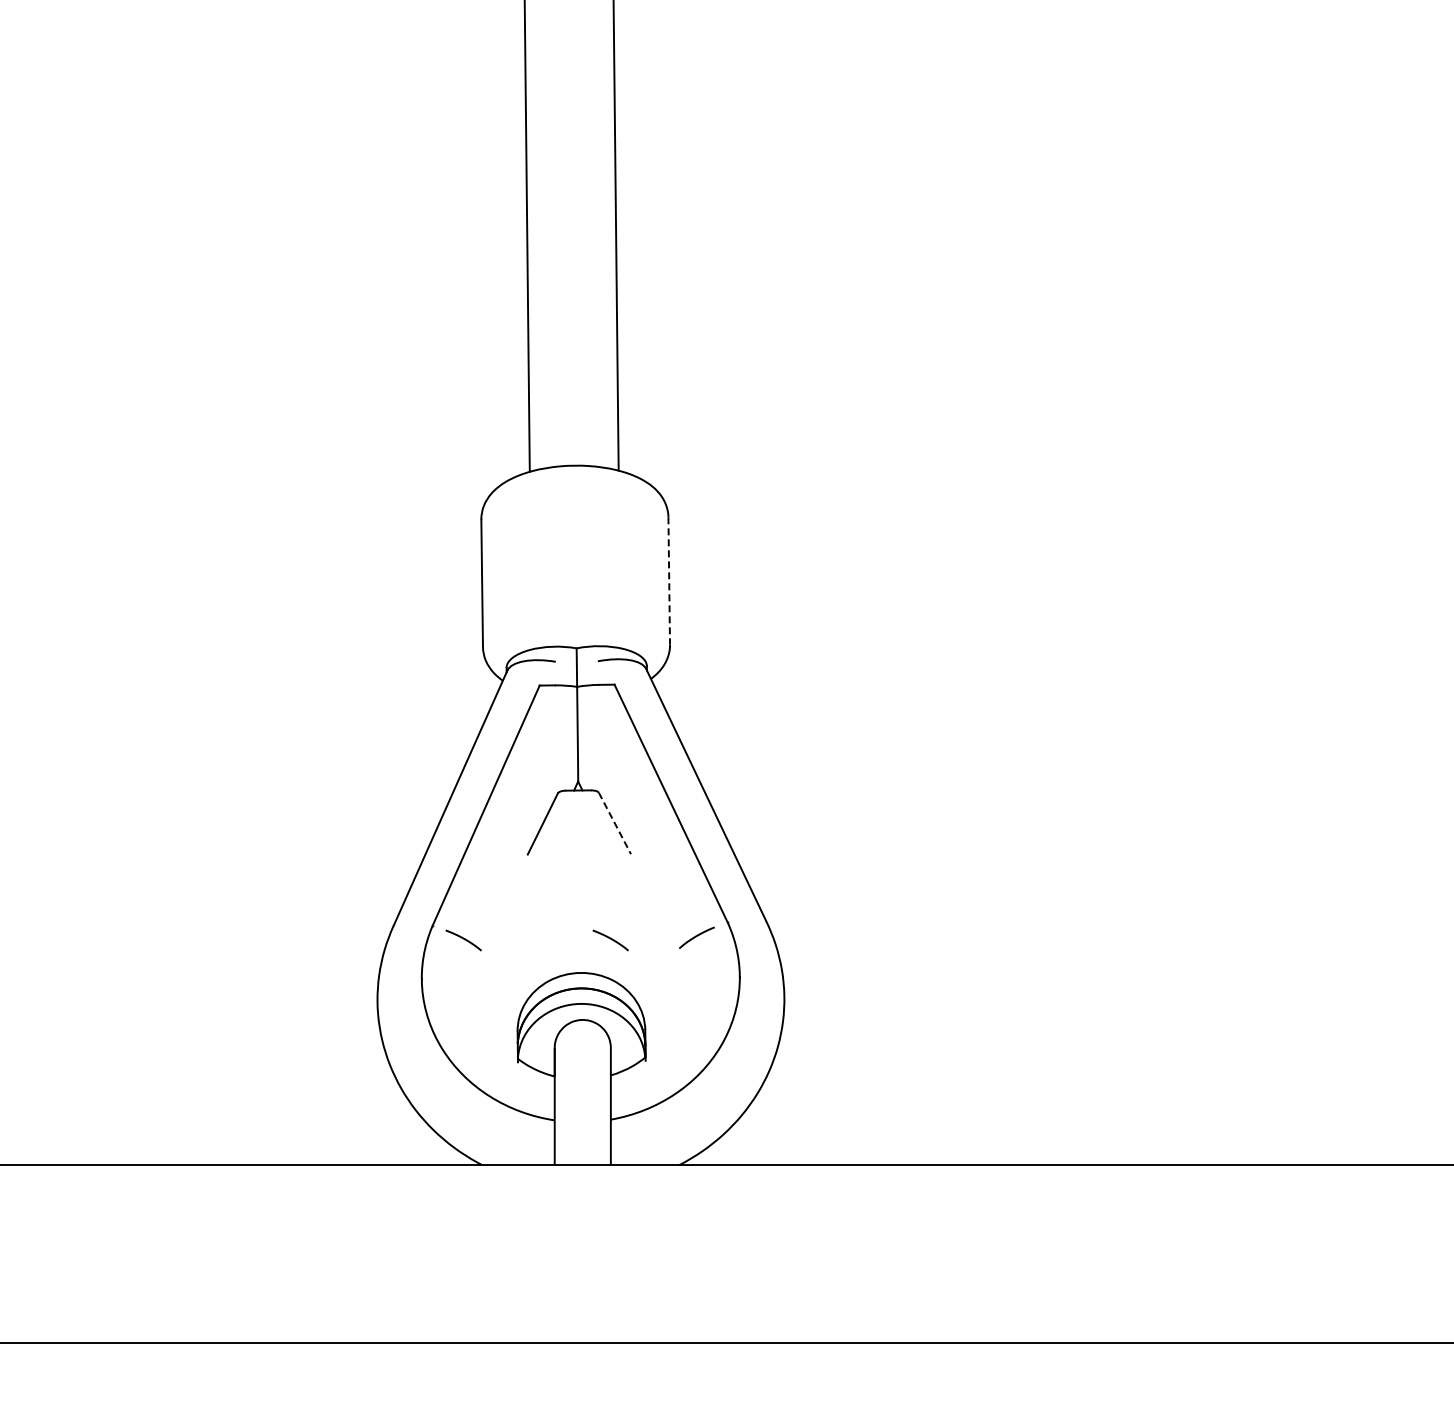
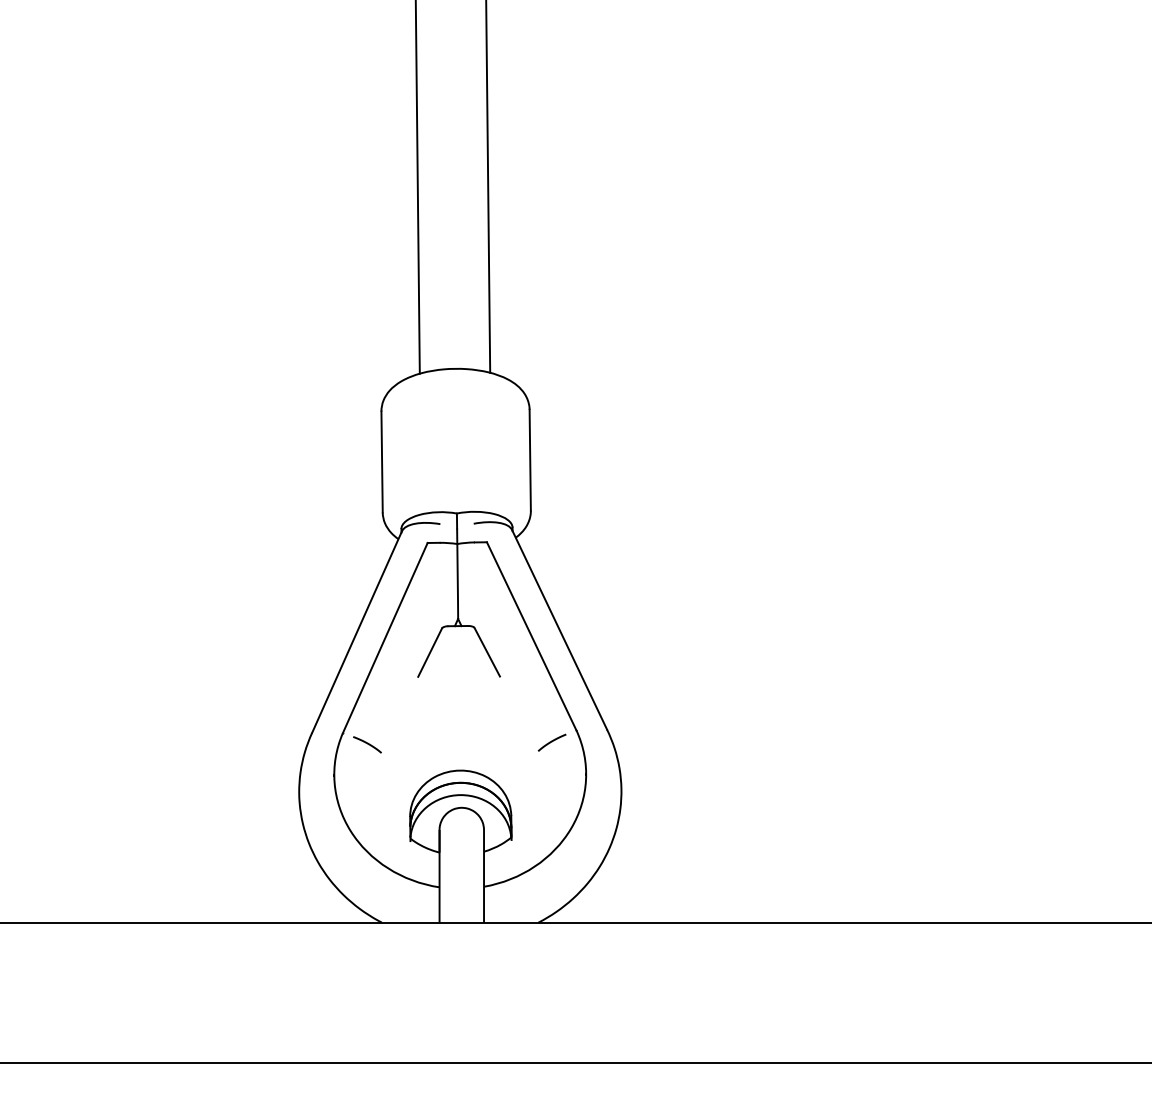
line: (669, 581) -> (530, 460), dashed -> solid
line: (614, 823) -> (486, 652), dashed -> solid
curve: (610, 939) -> (483, 744), removed

